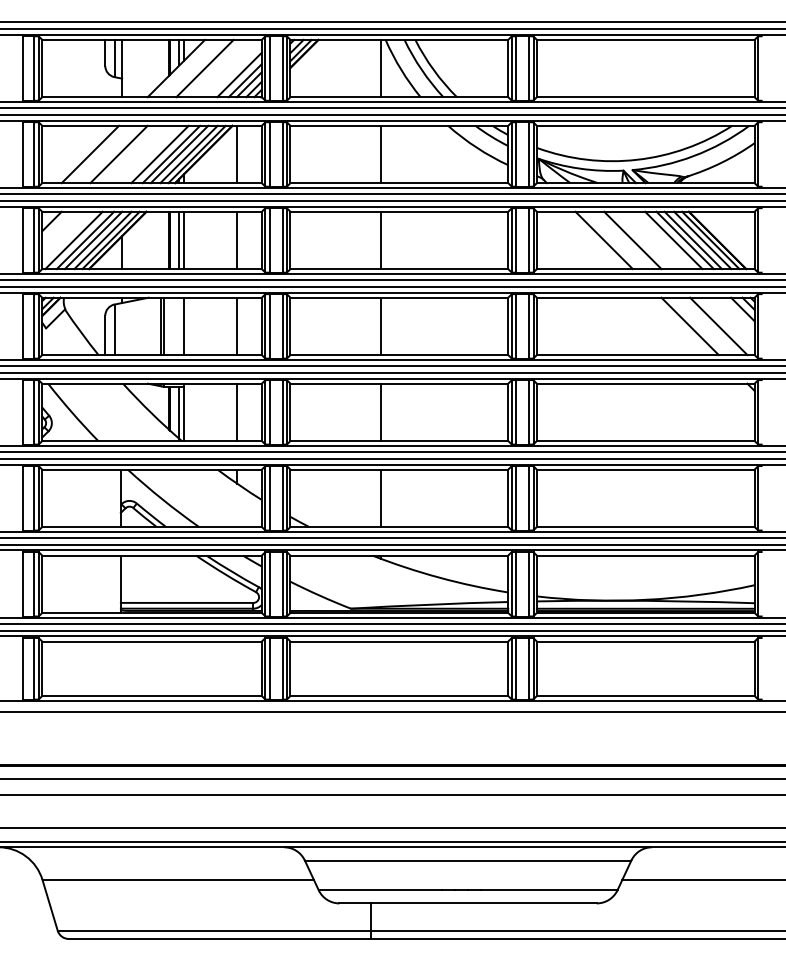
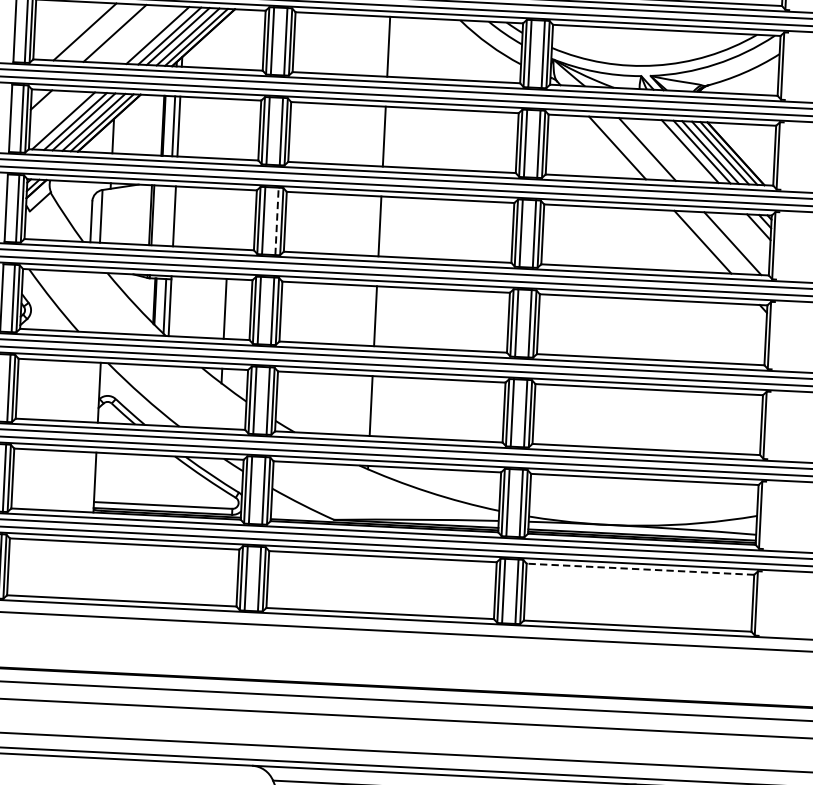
line: (237, 154) -> (238, 39), removed
line: (237, 240) -> (234, 129), removed
line: (282, 325) -> (277, 220), solid -> dashed
line: (237, 326) -> (229, 219), removed
line: (645, 641) -> (640, 569), solid -> dashed

